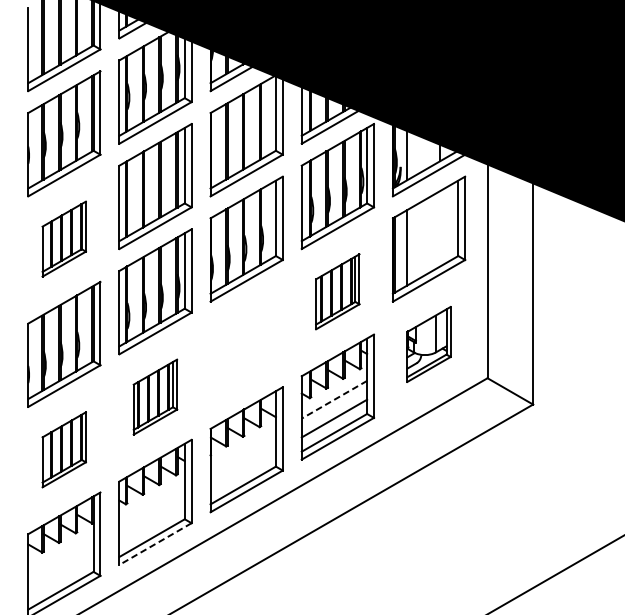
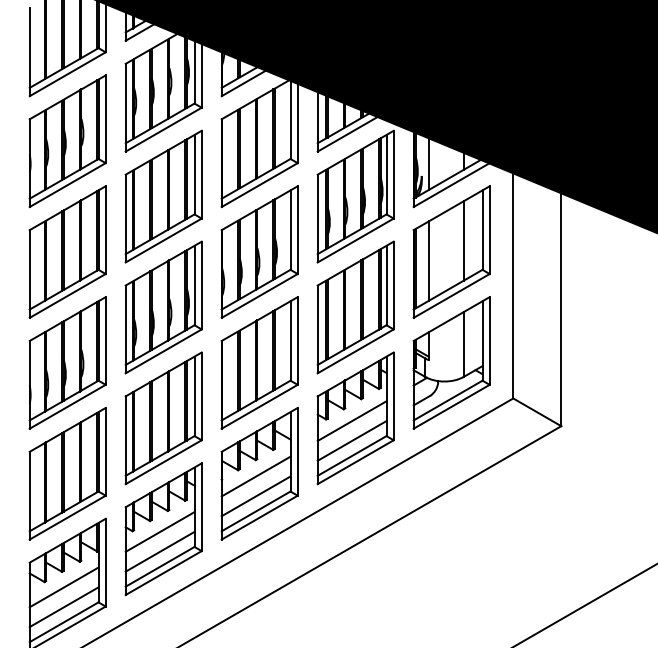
line: (440, 228) -> (463, 240), added
part: (64, 238) -> (67, 251), size x1.67
part: (337, 291) -> (355, 307), size x1.67
part: (246, 344) -> (259, 362), added
part: (428, 344) -> (451, 362), size x1.67
part: (155, 397) -> (163, 418), size x1.67
line: (334, 400) -> (352, 421), dashed -> solid
part: (64, 449) -> (67, 473), size x1.67
line: (242, 452) -> (255, 476), added
line: (242, 471) -> (255, 496), added
line: (151, 504) -> (159, 531), added
line: (151, 523) -> (159, 551), added
line: (155, 544) -> (163, 573), dashed -> solid
line: (60, 557) -> (63, 587), added
line: (60, 576) -> (63, 607), added

